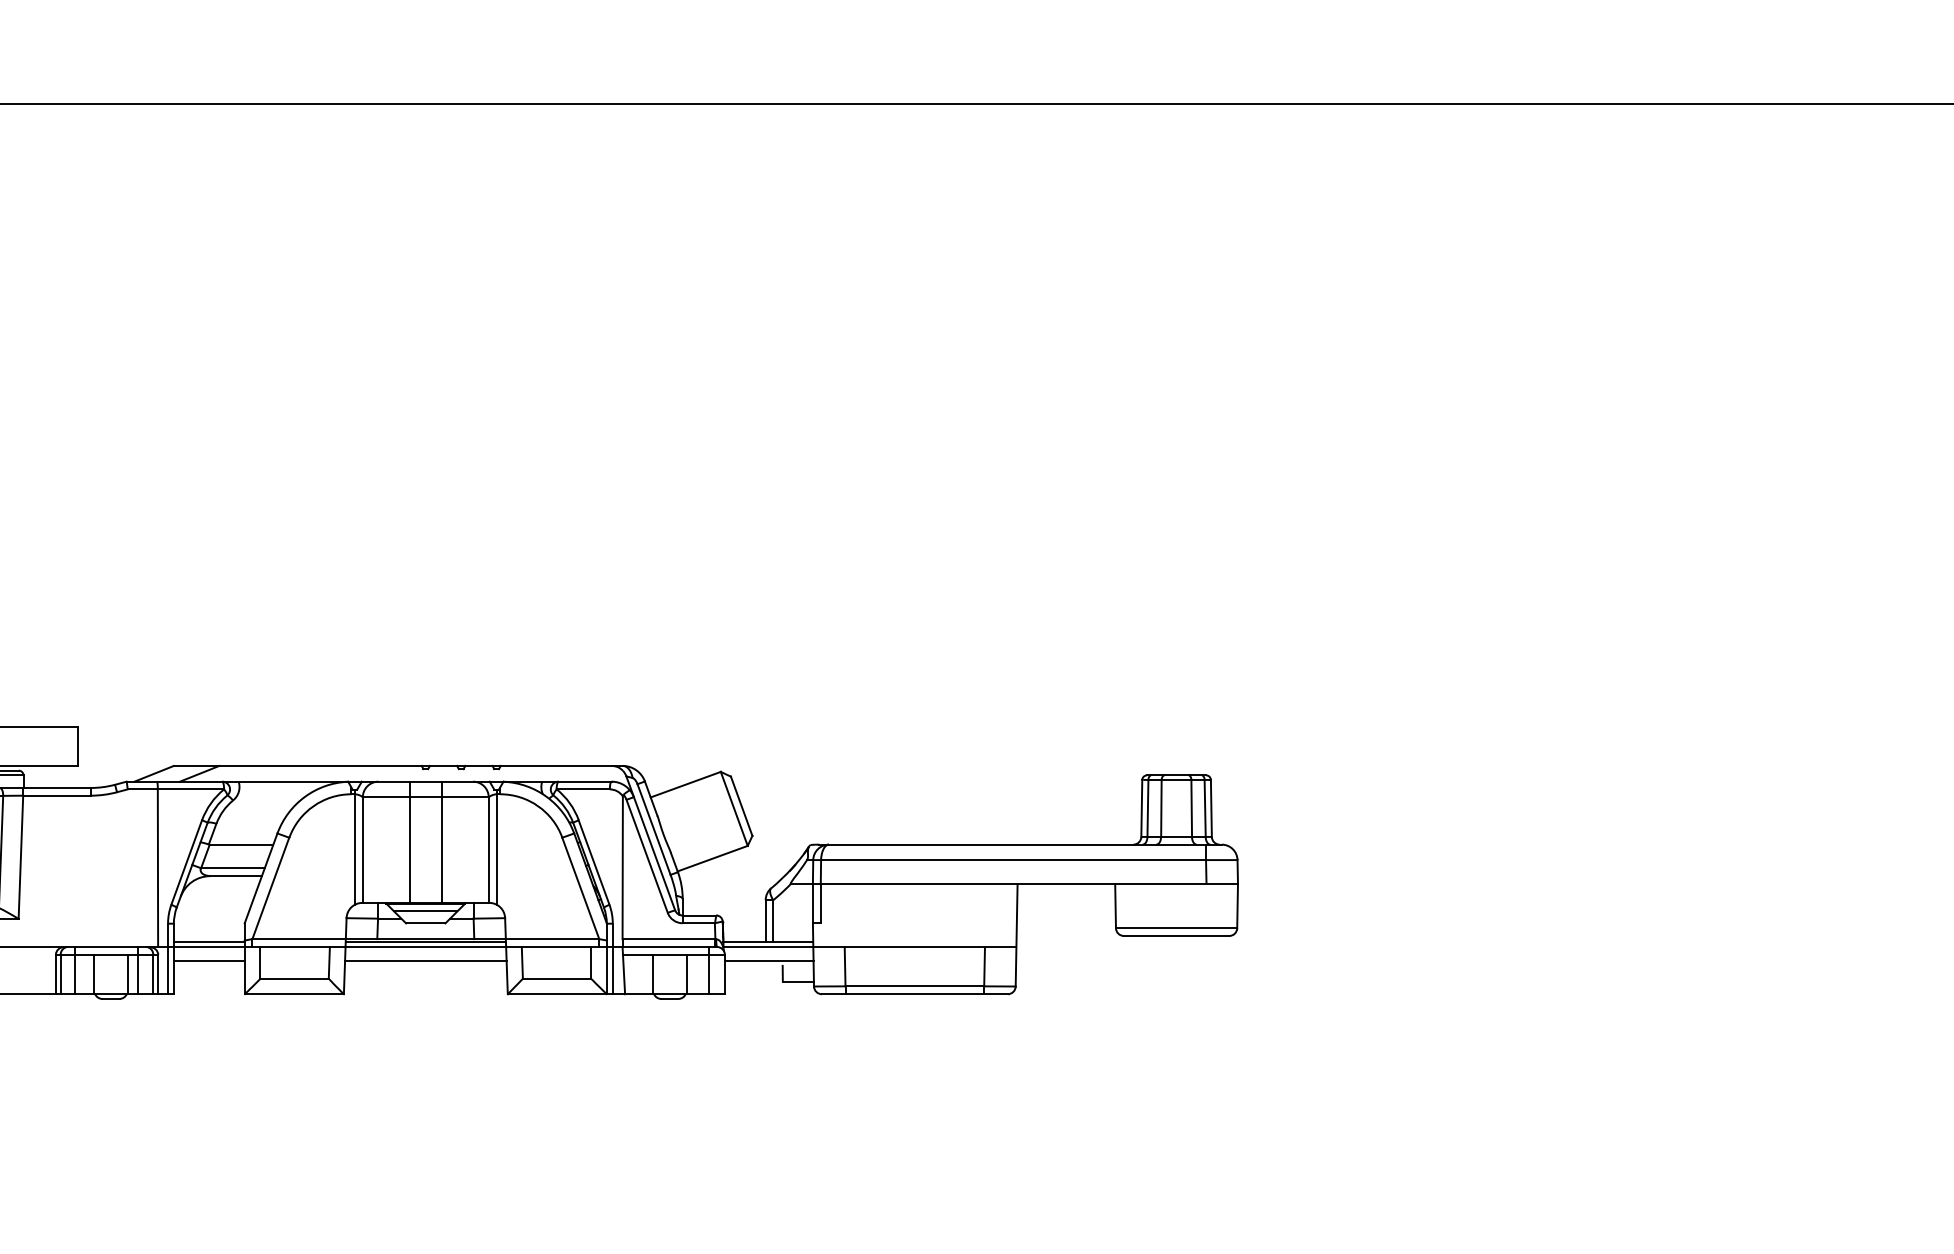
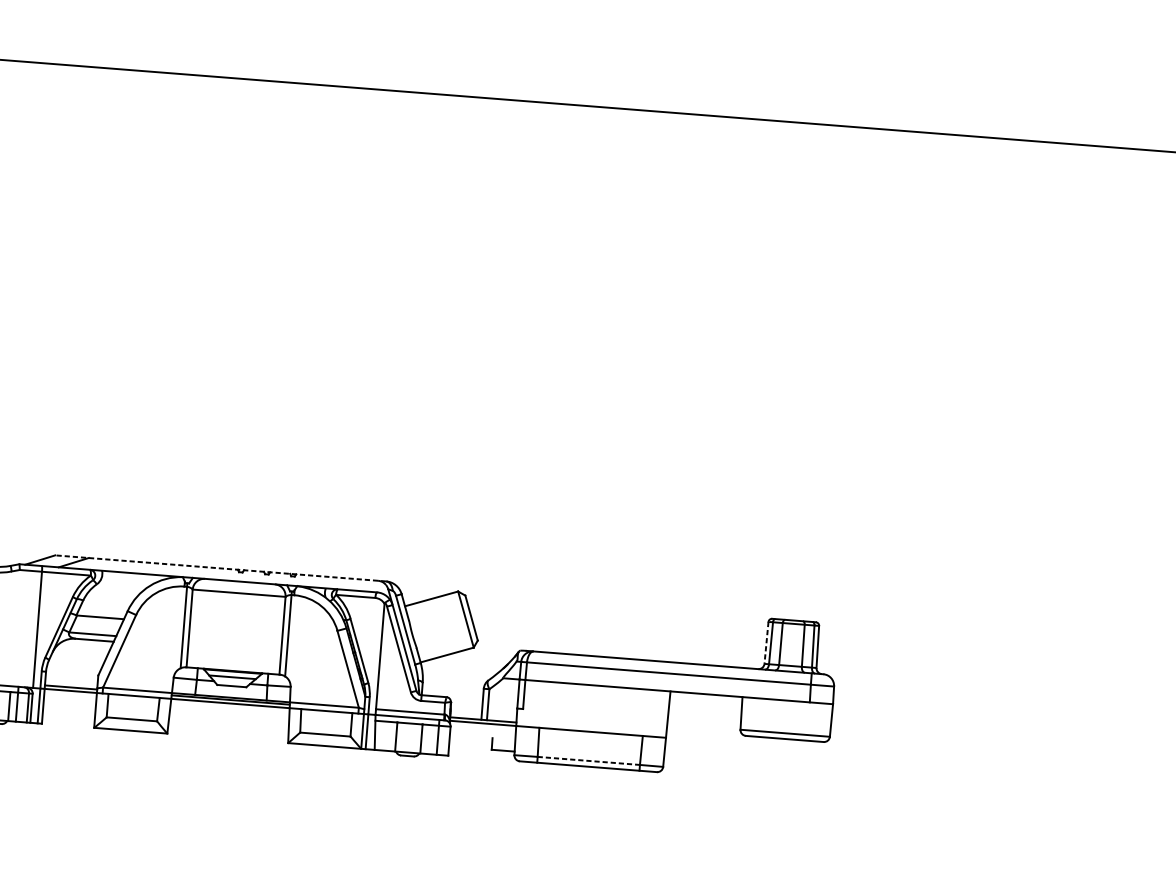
line: (397, 765) -> (220, 568), solid -> dashed
line: (1141, 808) -> (766, 642), solid -> dashed
line: (410, 841) -> (225, 624), removed
line: (441, 841) -> (248, 626), removed
line: (208, 961) -> (69, 701), removed
line: (425, 961) -> (229, 714), removed
line: (768, 961) -> (482, 734), removed
line: (915, 986) -> (589, 761), solid -> dashed

